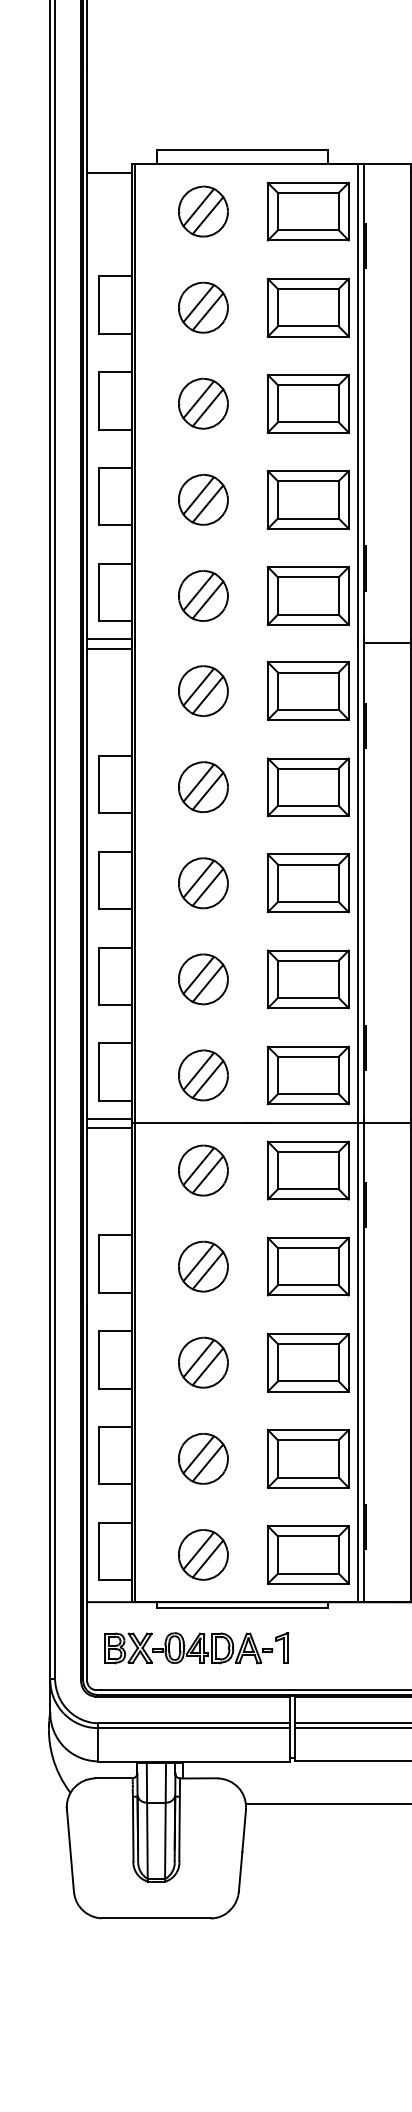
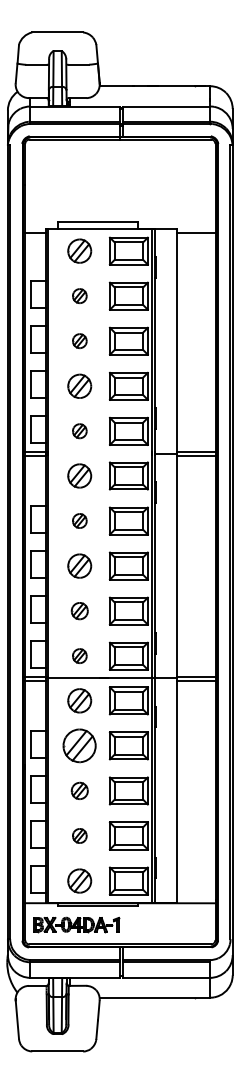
part: (202, 306) -> (79, 295), size x0.6
part: (202, 402) -> (79, 340), size x0.6
part: (202, 594) -> (79, 430), size x0.6
part: (202, 785) -> (79, 520), size x0.6
part: (202, 977) -> (79, 610), size x0.7
part: (202, 1073) -> (79, 655), size x0.6
part: (202, 1265) -> (79, 745), size x1.4
part: (202, 1361) -> (79, 790), size x0.7
part: (202, 1457) -> (79, 835), size x0.6

